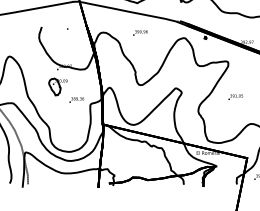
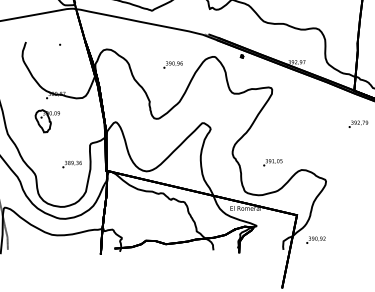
text: (139, 32) -> (172, 64), moved
text: (235, 97) -> (272, 162), moved
text: (76, 100) -> (71, 164), moved

